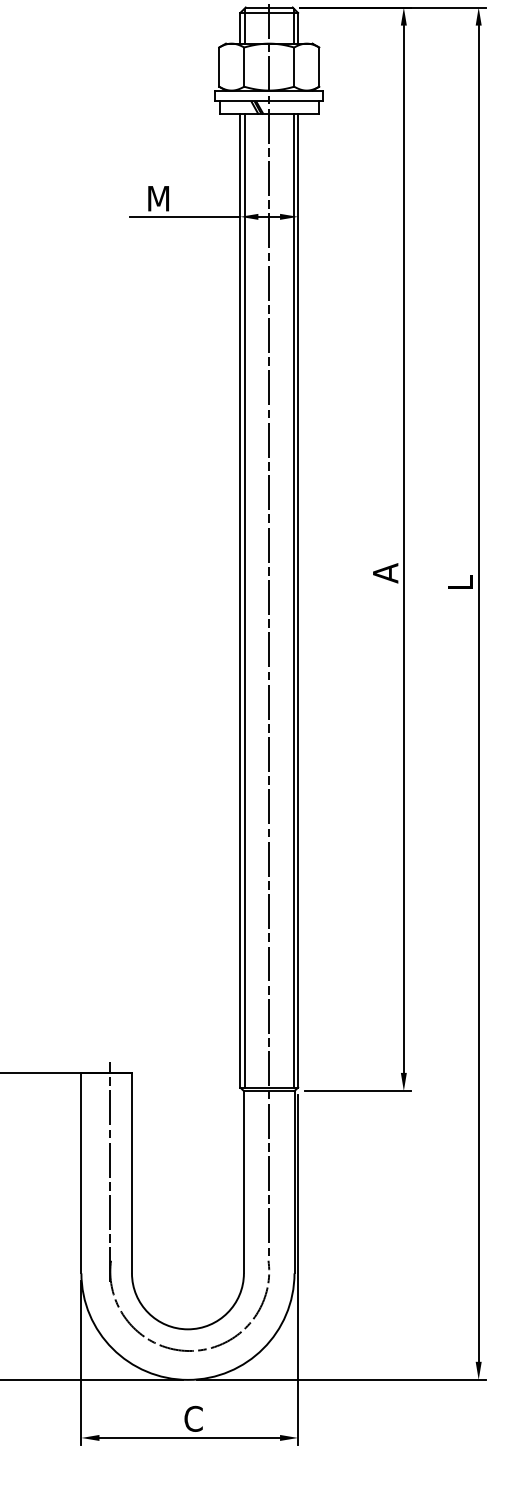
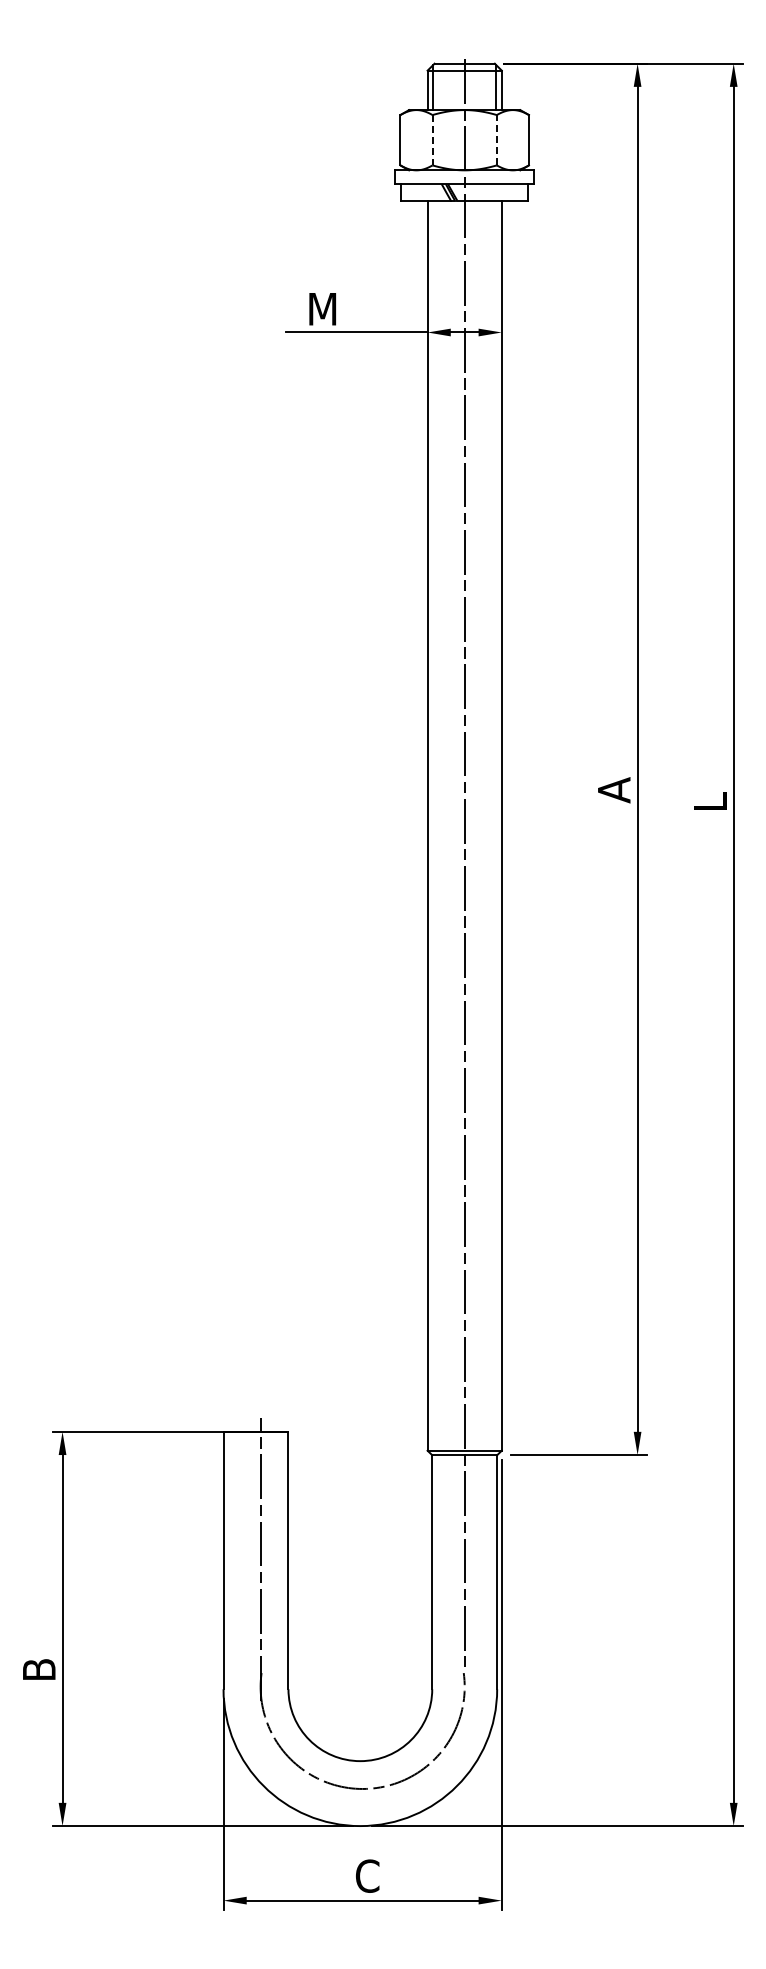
line: (293, 66) -> (496, 139), solid -> dashed
line: (244, 67) -> (432, 140), solid -> dashed
line: (244, 600) -> (433, 825), removed
line: (293, 600) -> (496, 825), removed

